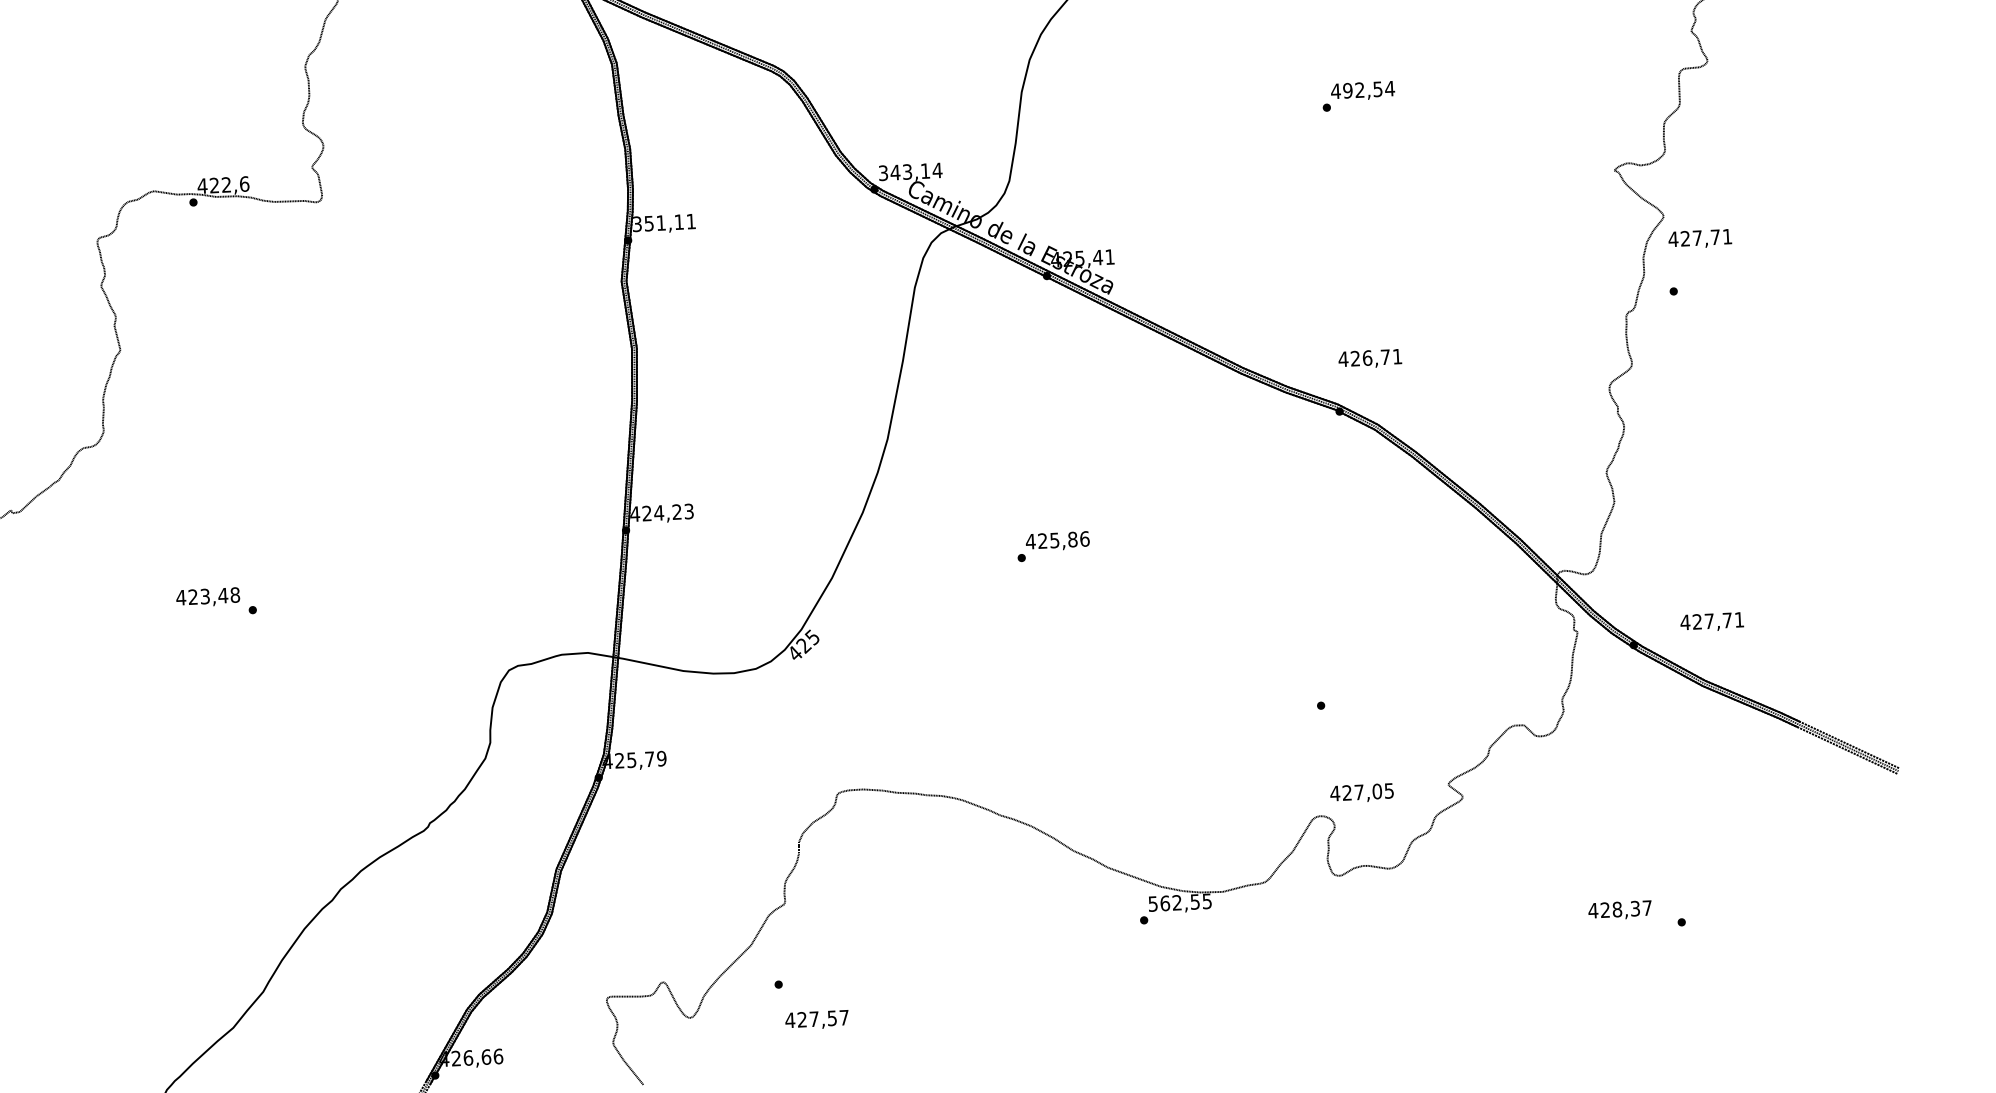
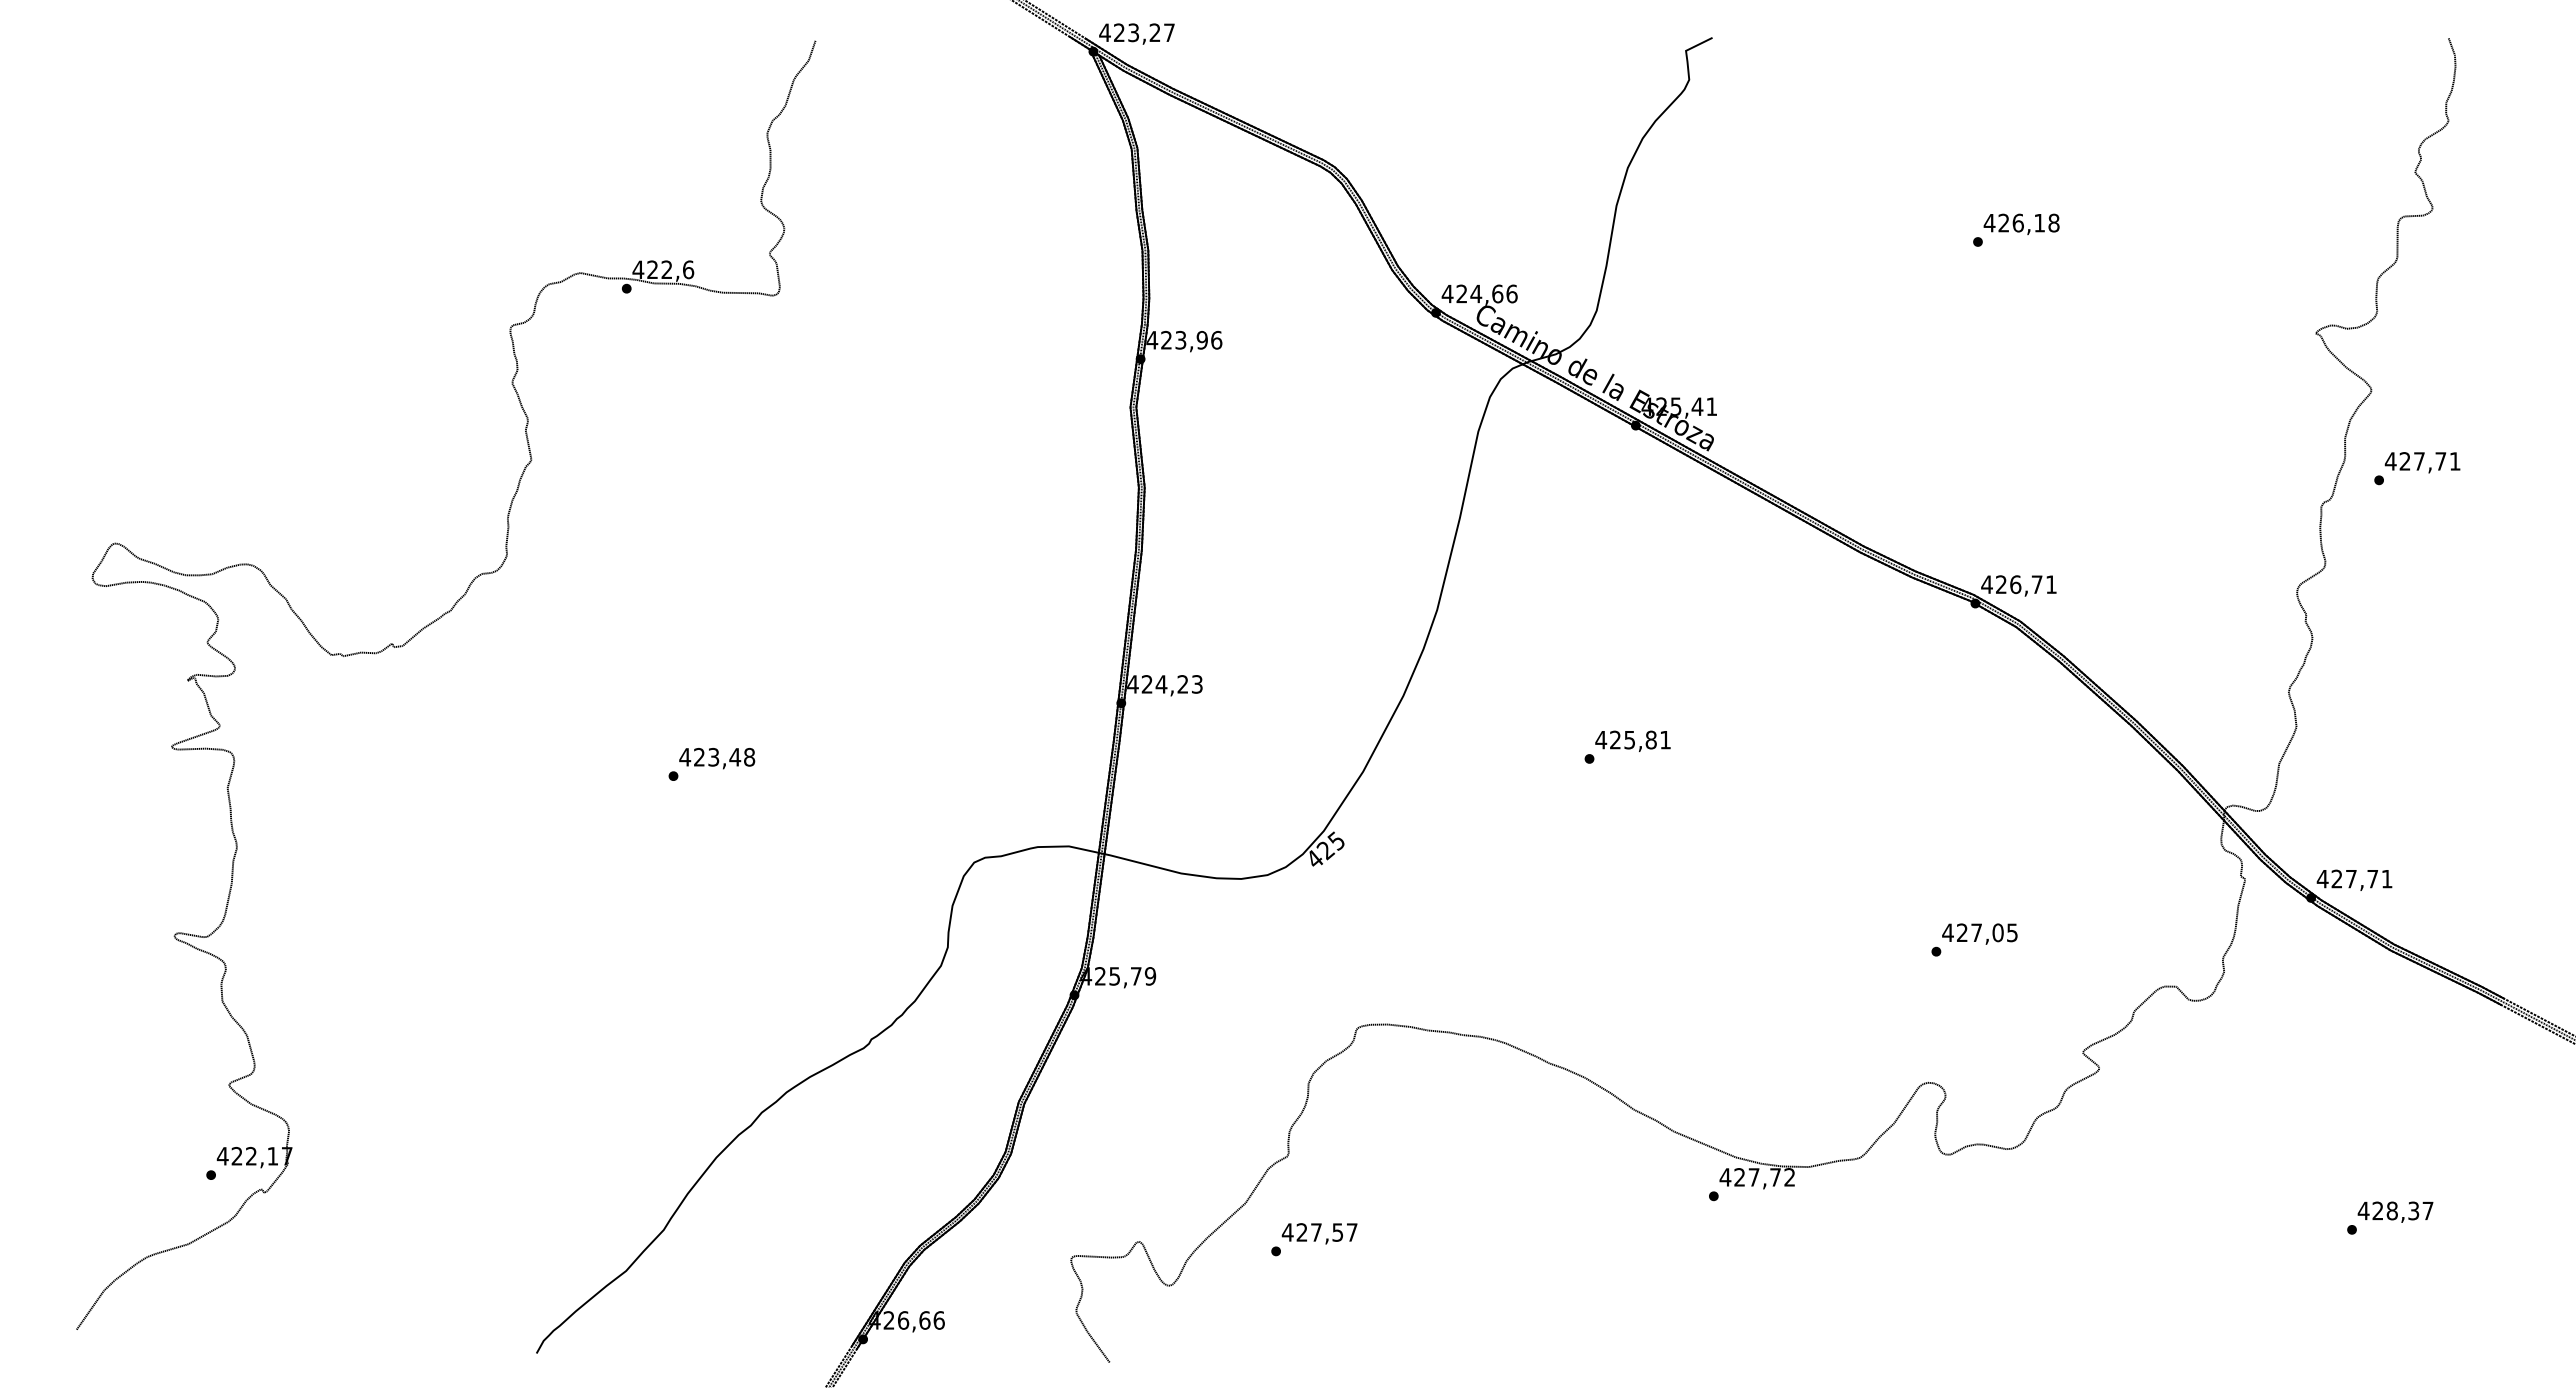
text: (1368, 89) -> (2028, 222), 492,54 -> 426,18
text: (910, 171) -> (1479, 293), 343,14 -> 424,66
text: (664, 222) -> (1184, 339), 351,11 -> 423,96
text: (1700, 238) -> (2422, 462), moved
text: (1369, 358) -> (2018, 585), moved
text: (1084, 538) -> (1665, 739), 425,86 -> 425,81
text: (208, 597) -> (717, 758), moved
text: (1712, 621) -> (2354, 879), moved
text: (1361, 792) -> (1979, 933), moved
text: (1179, 902) -> (1756, 1177), 562,55 -> 427,72
text: (1620, 909) -> (2395, 1211), moved
text: (816, 1019) -> (1319, 1233), moved

